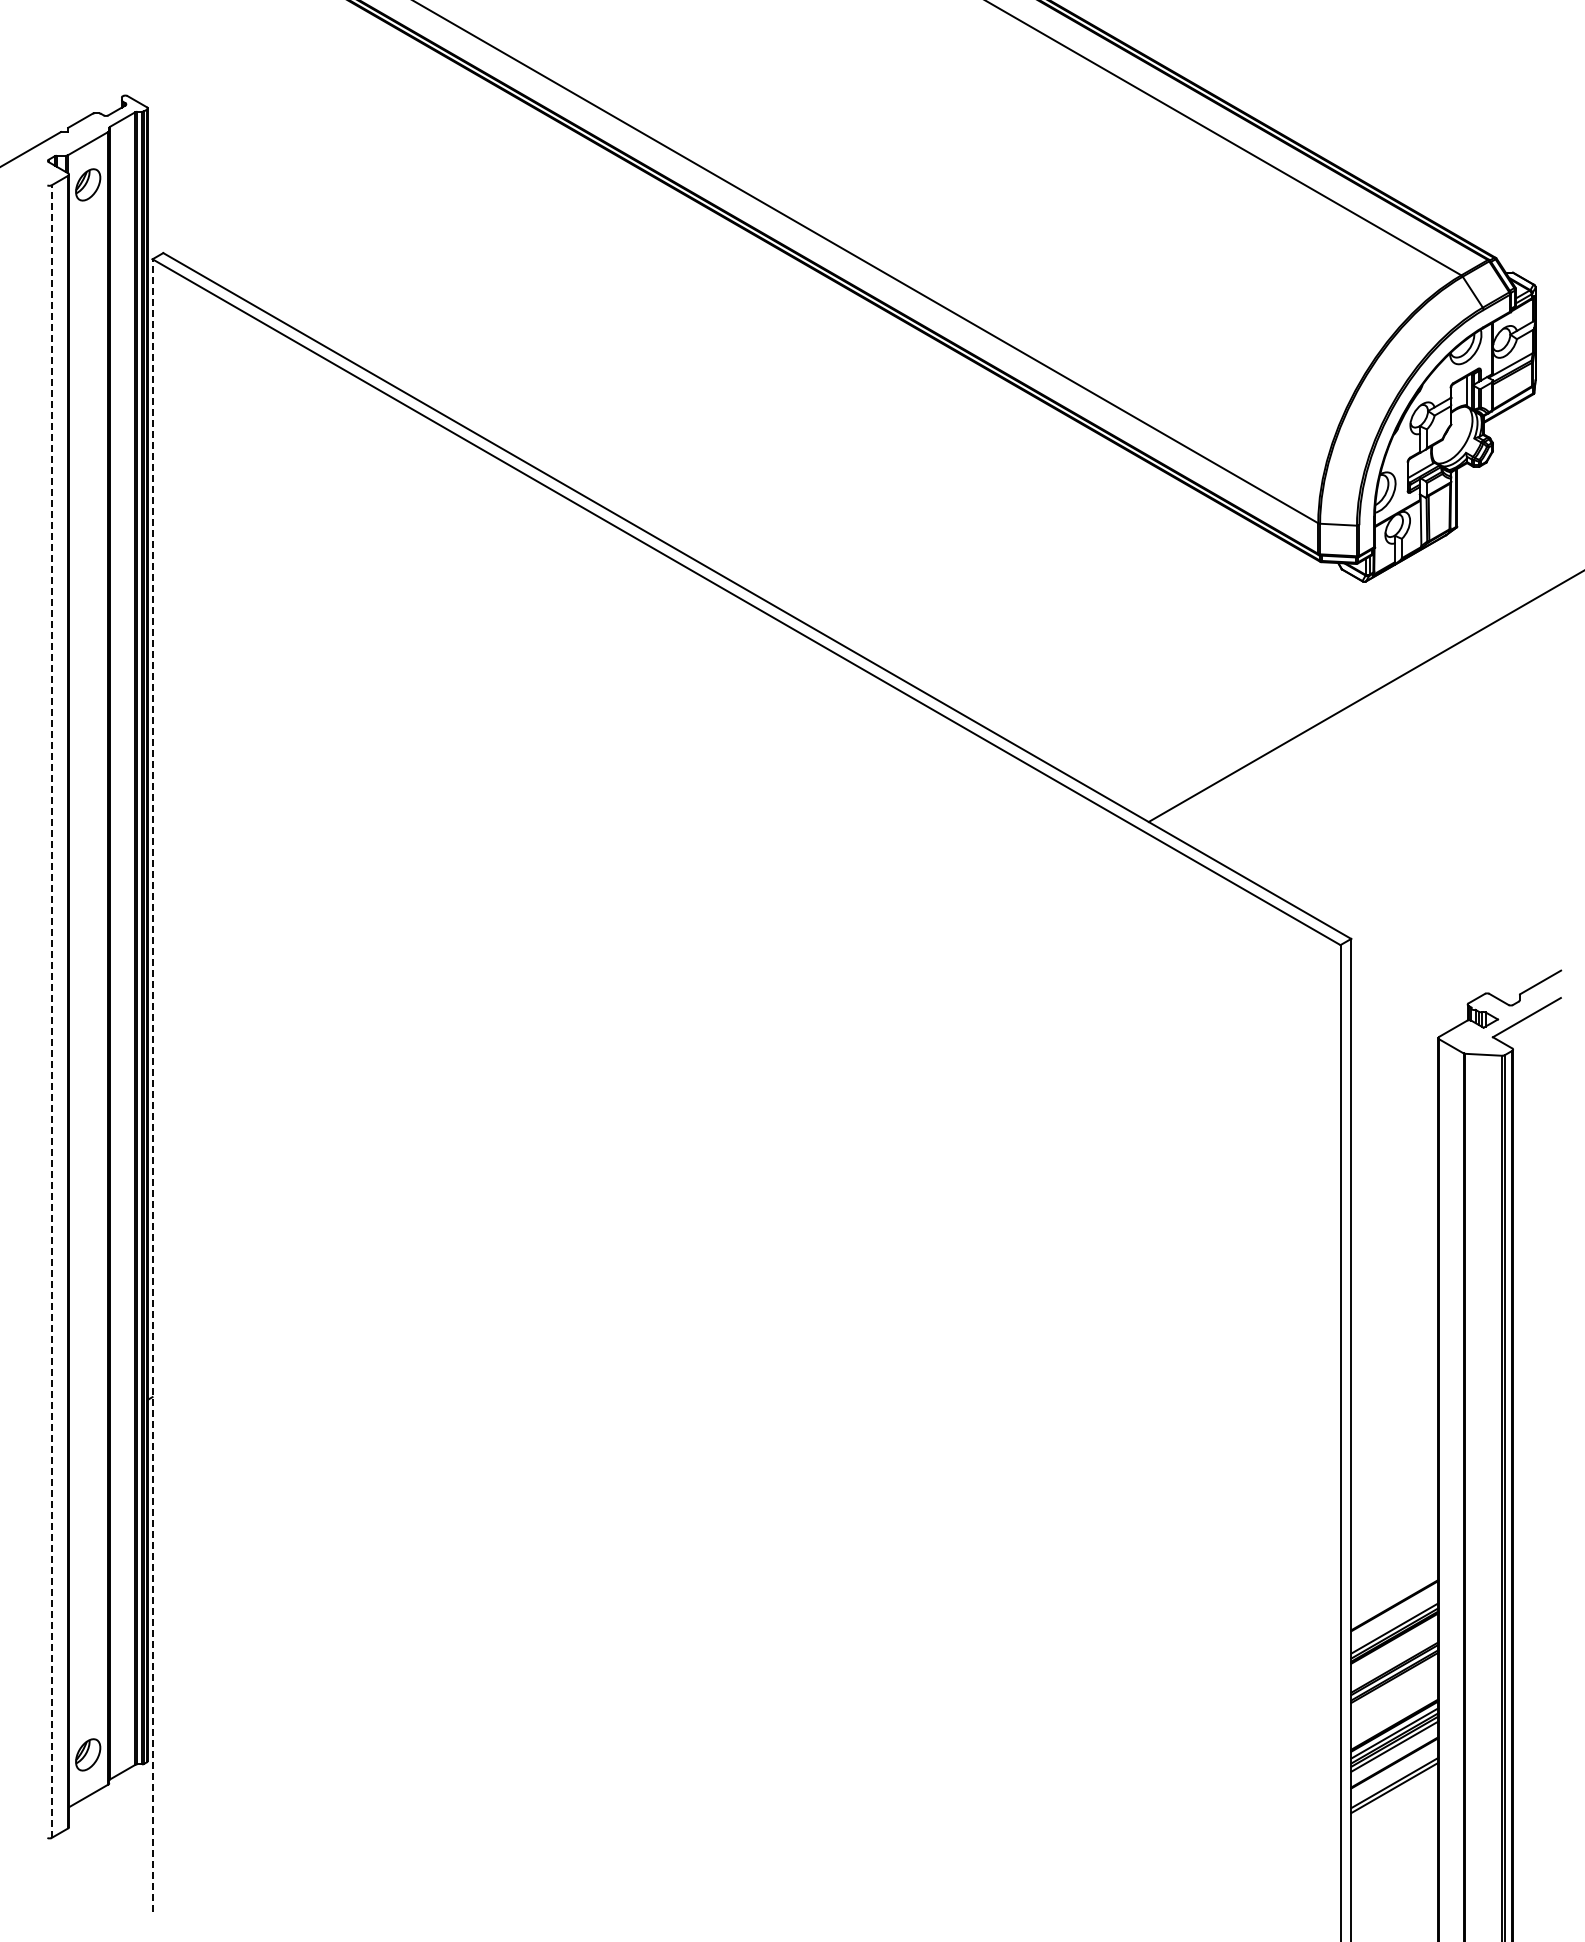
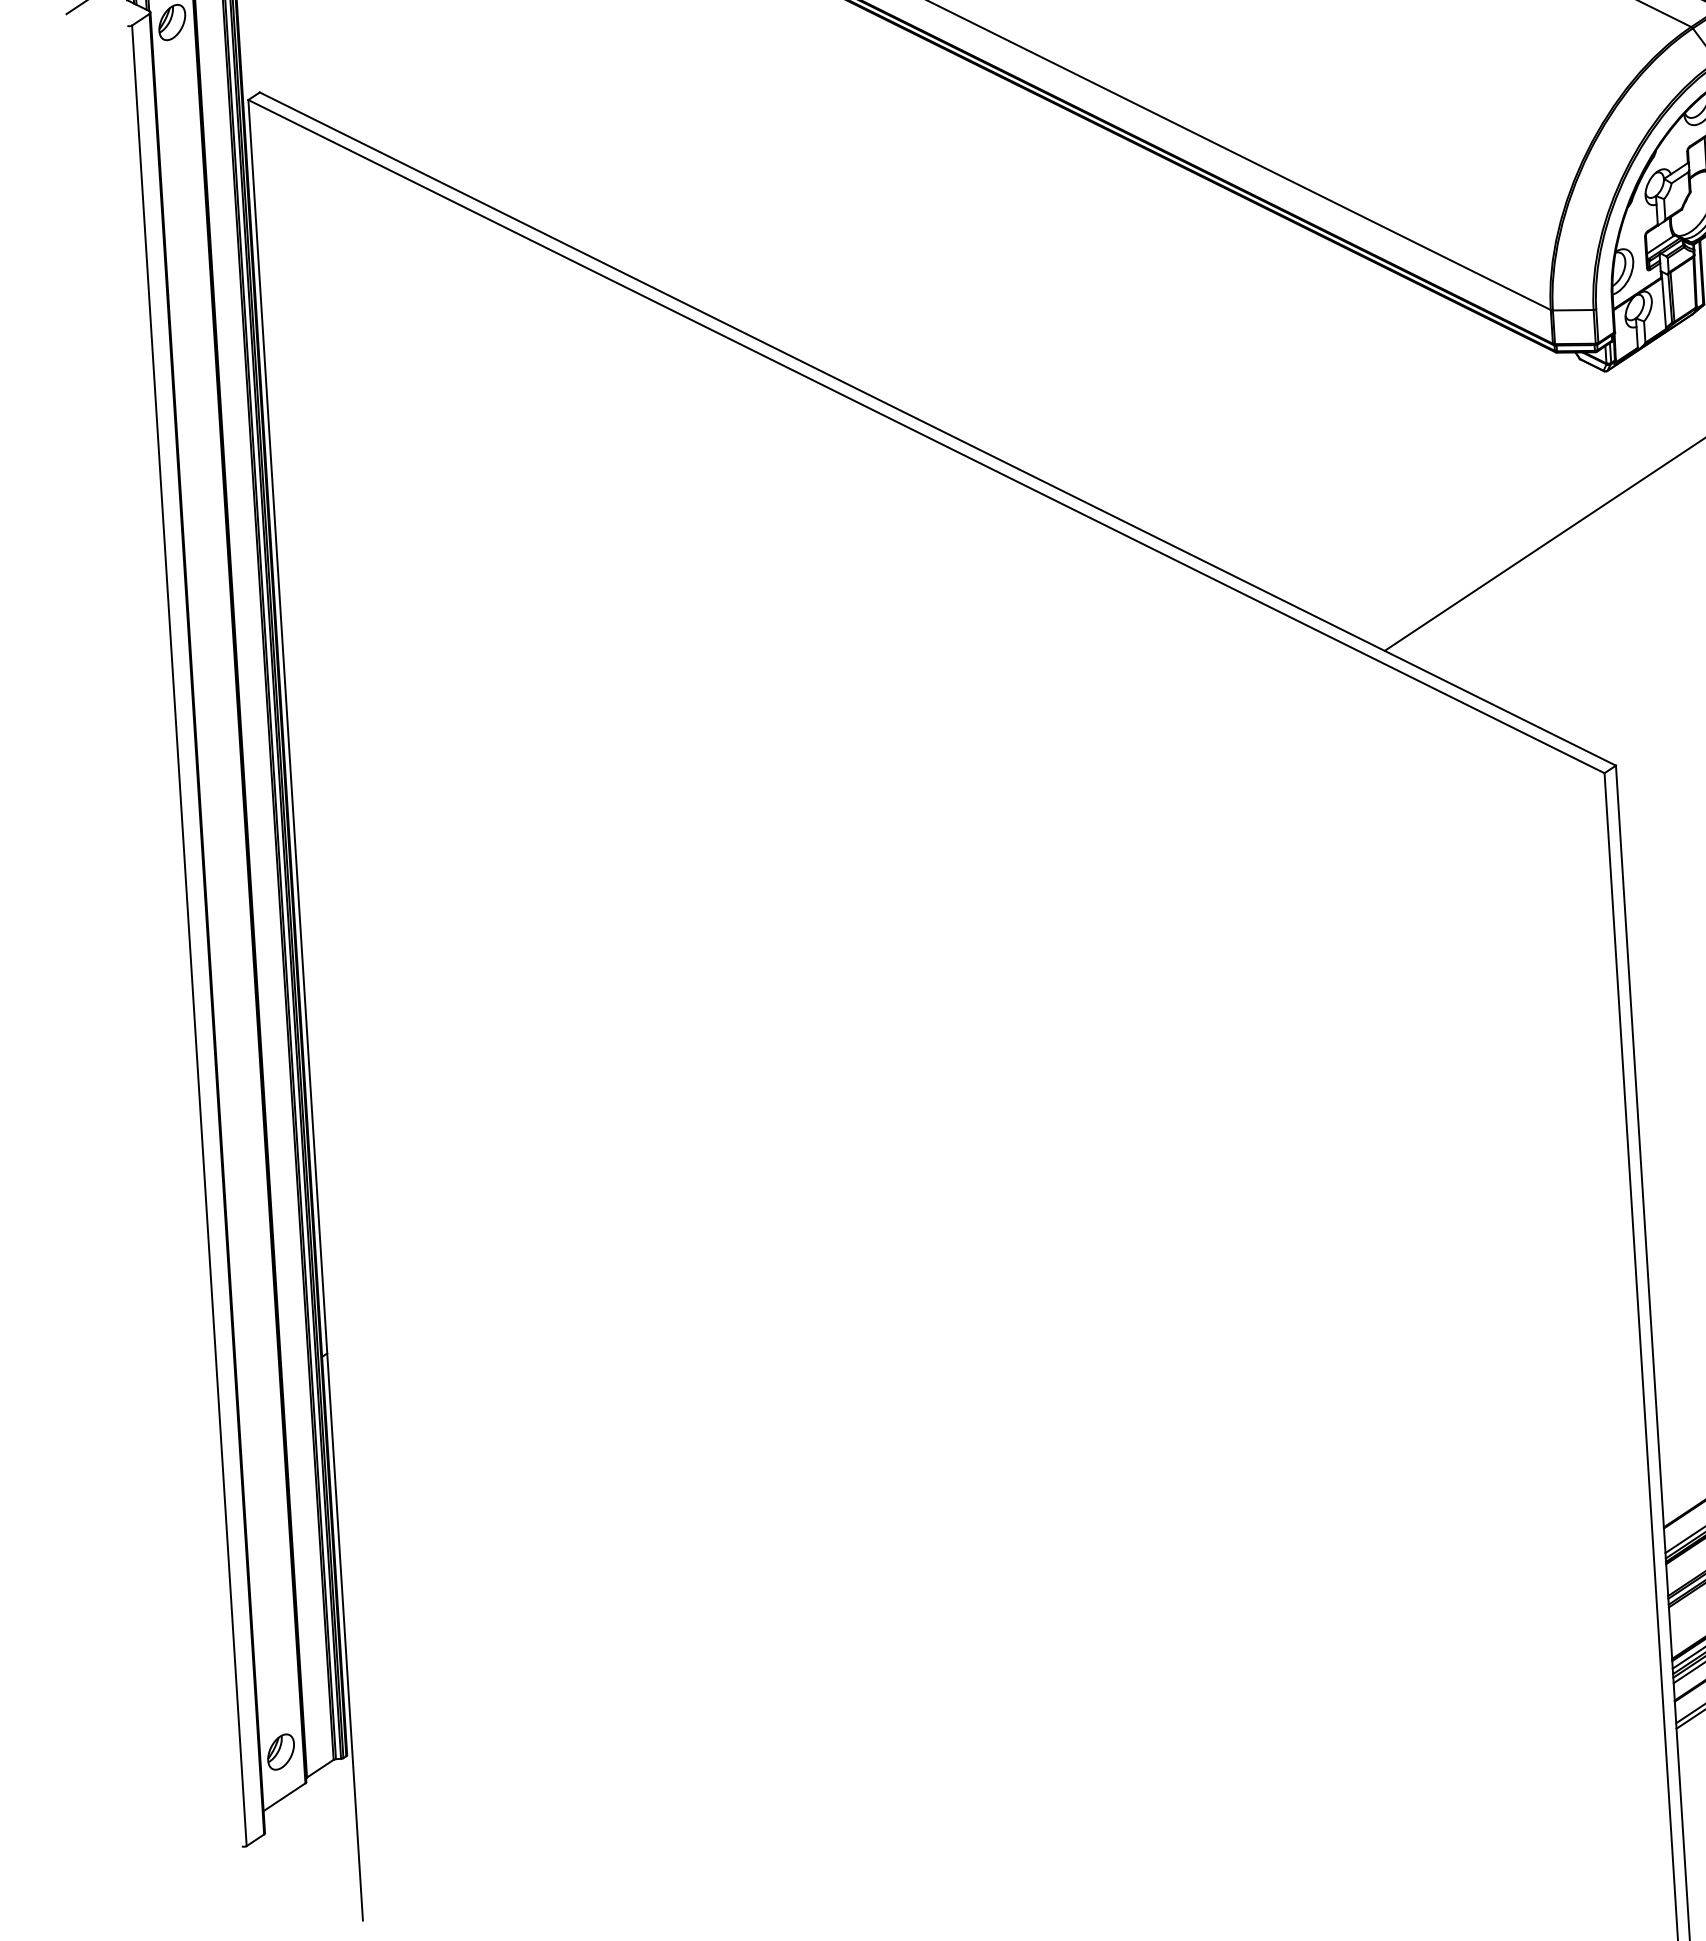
line: (51, 1011) -> (189, 935), dashed -> solid
line: (152, 1085) -> (305, 1010), dashed -> solid

